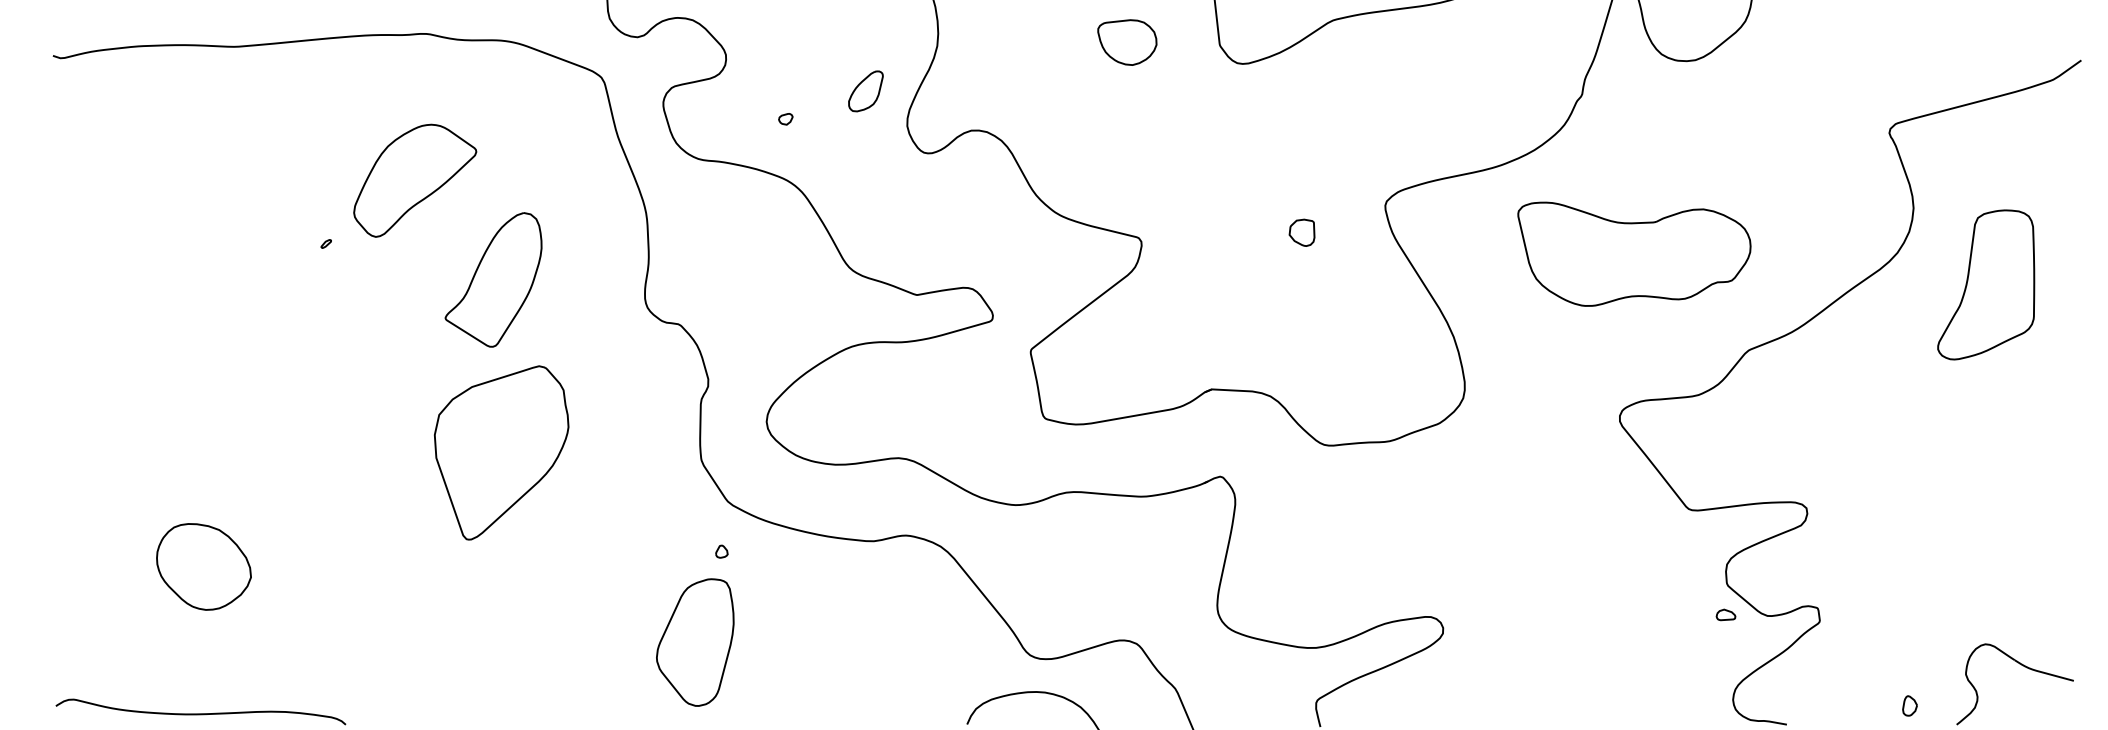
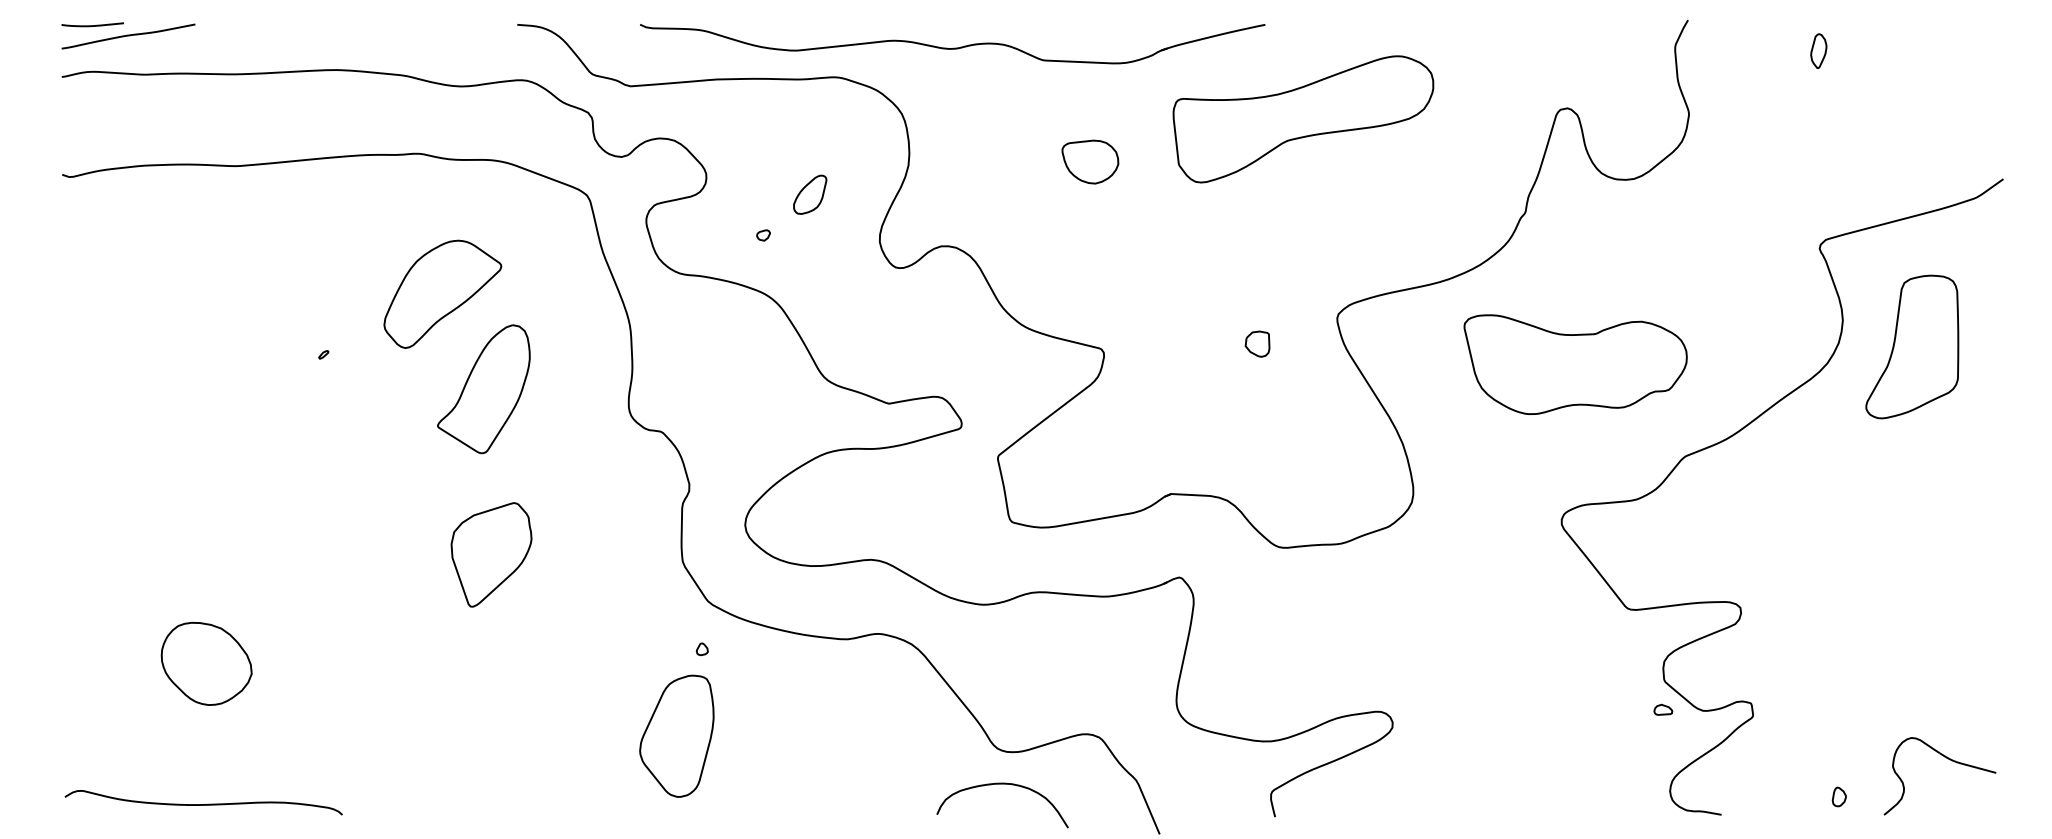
part: (866, 91) -> (810, 194), moved
part: (414, 179) -> (442, 293), moved
part: (1986, 284) -> (1912, 346), moved
part: (501, 452) -> (491, 554), size x0.62

